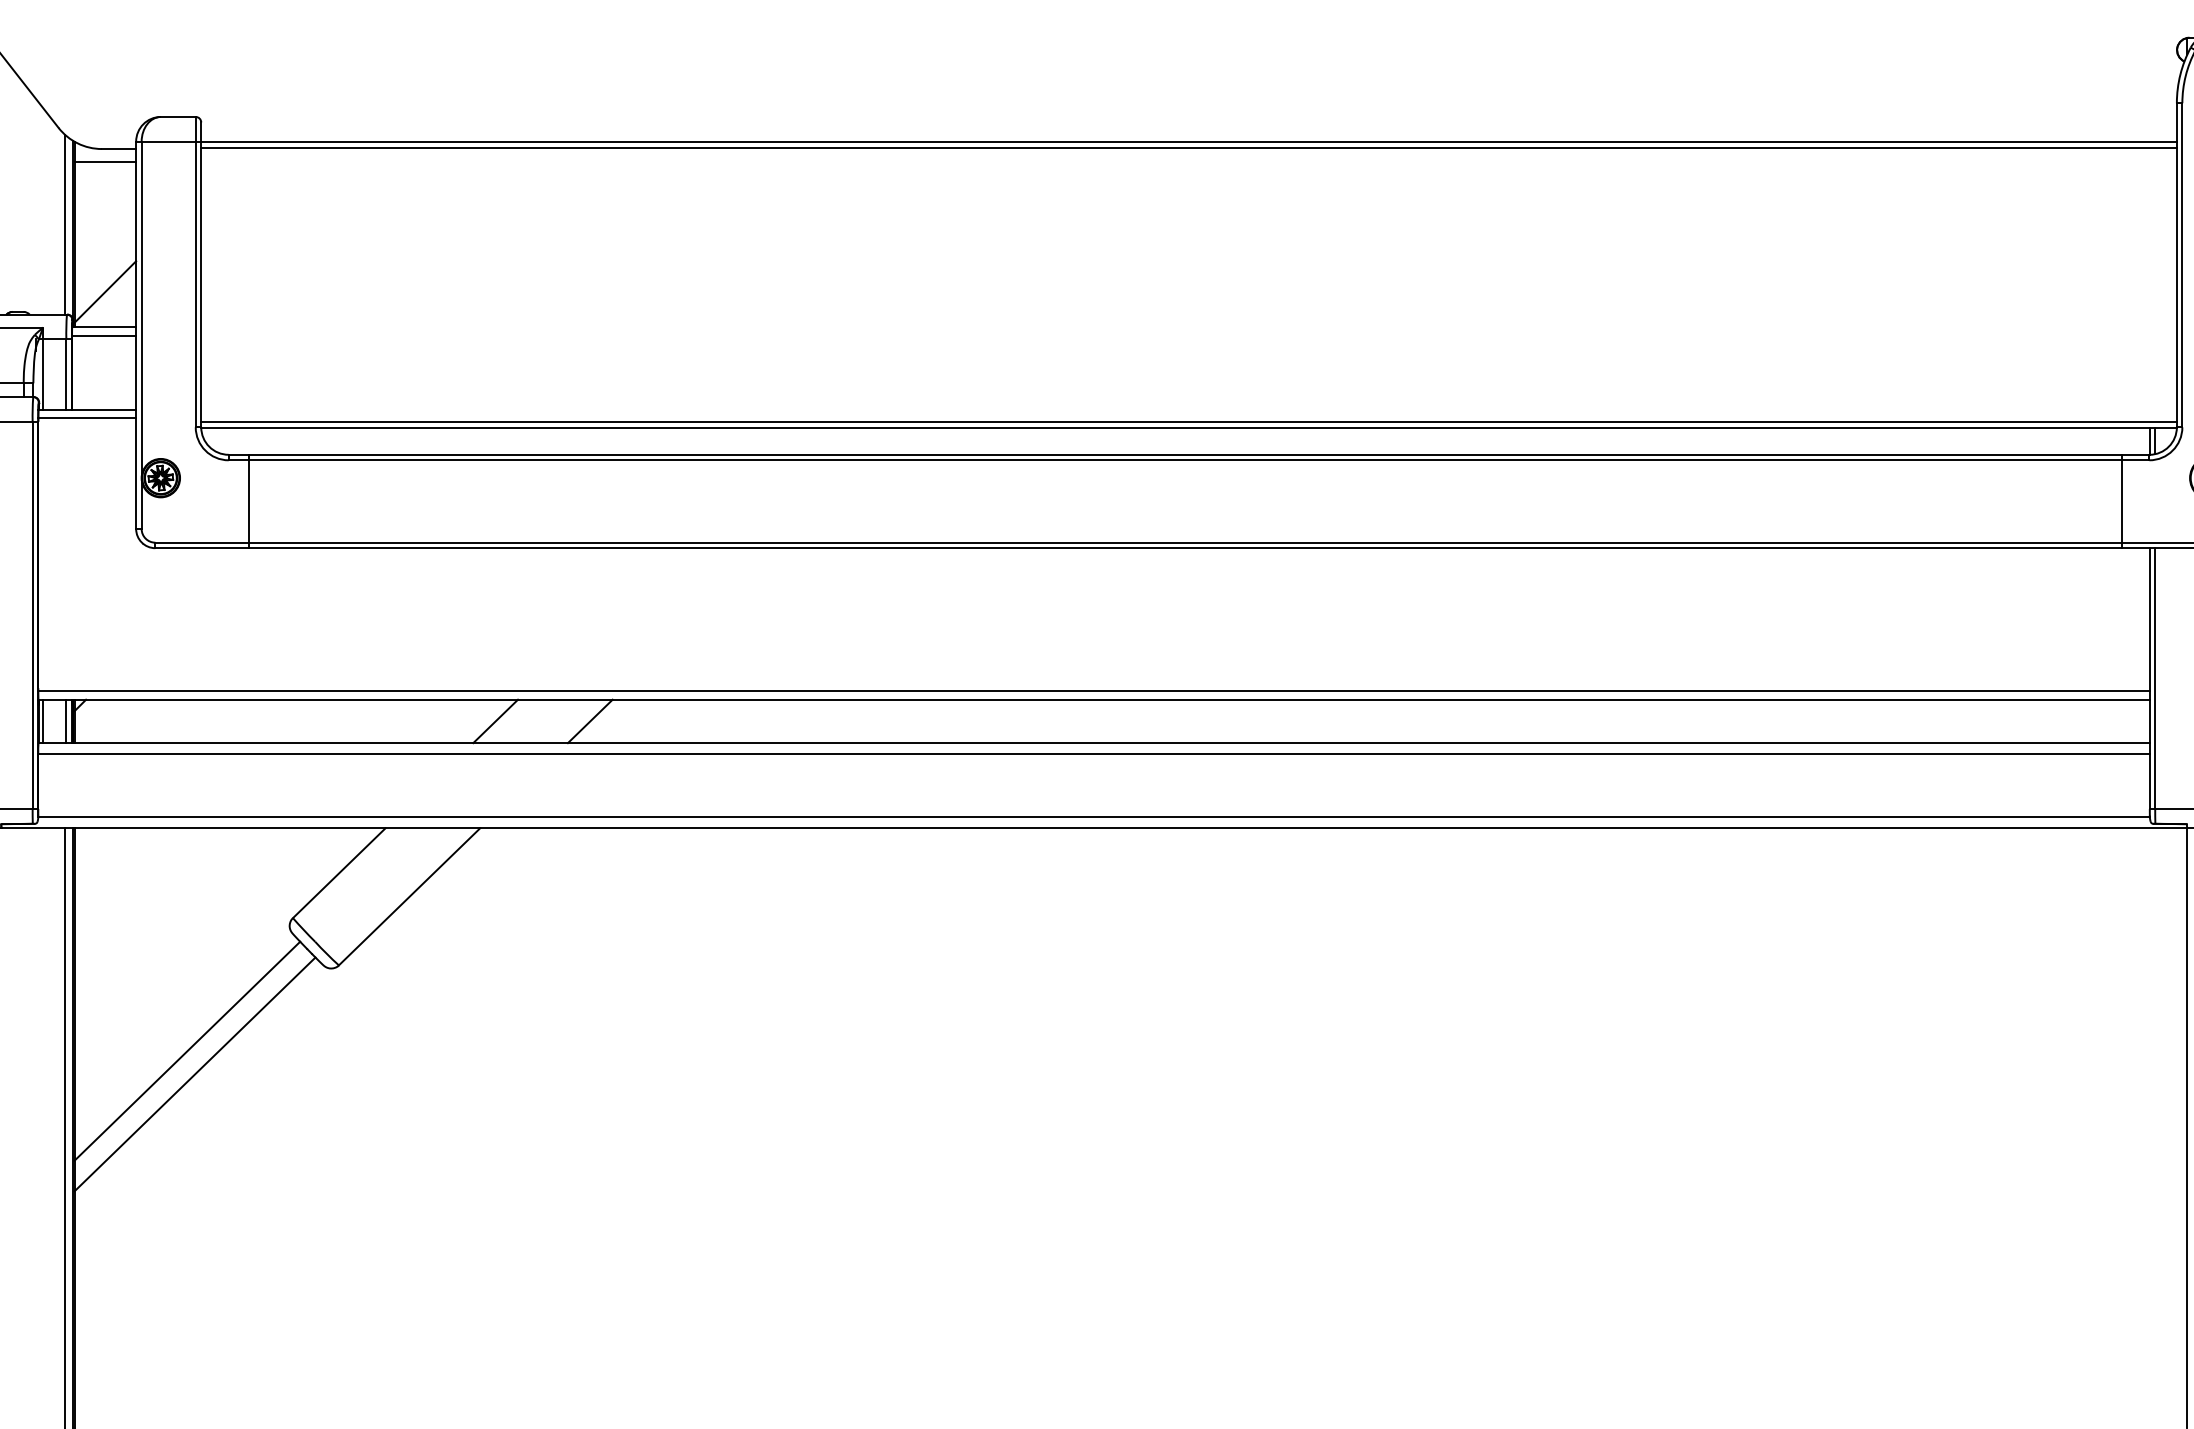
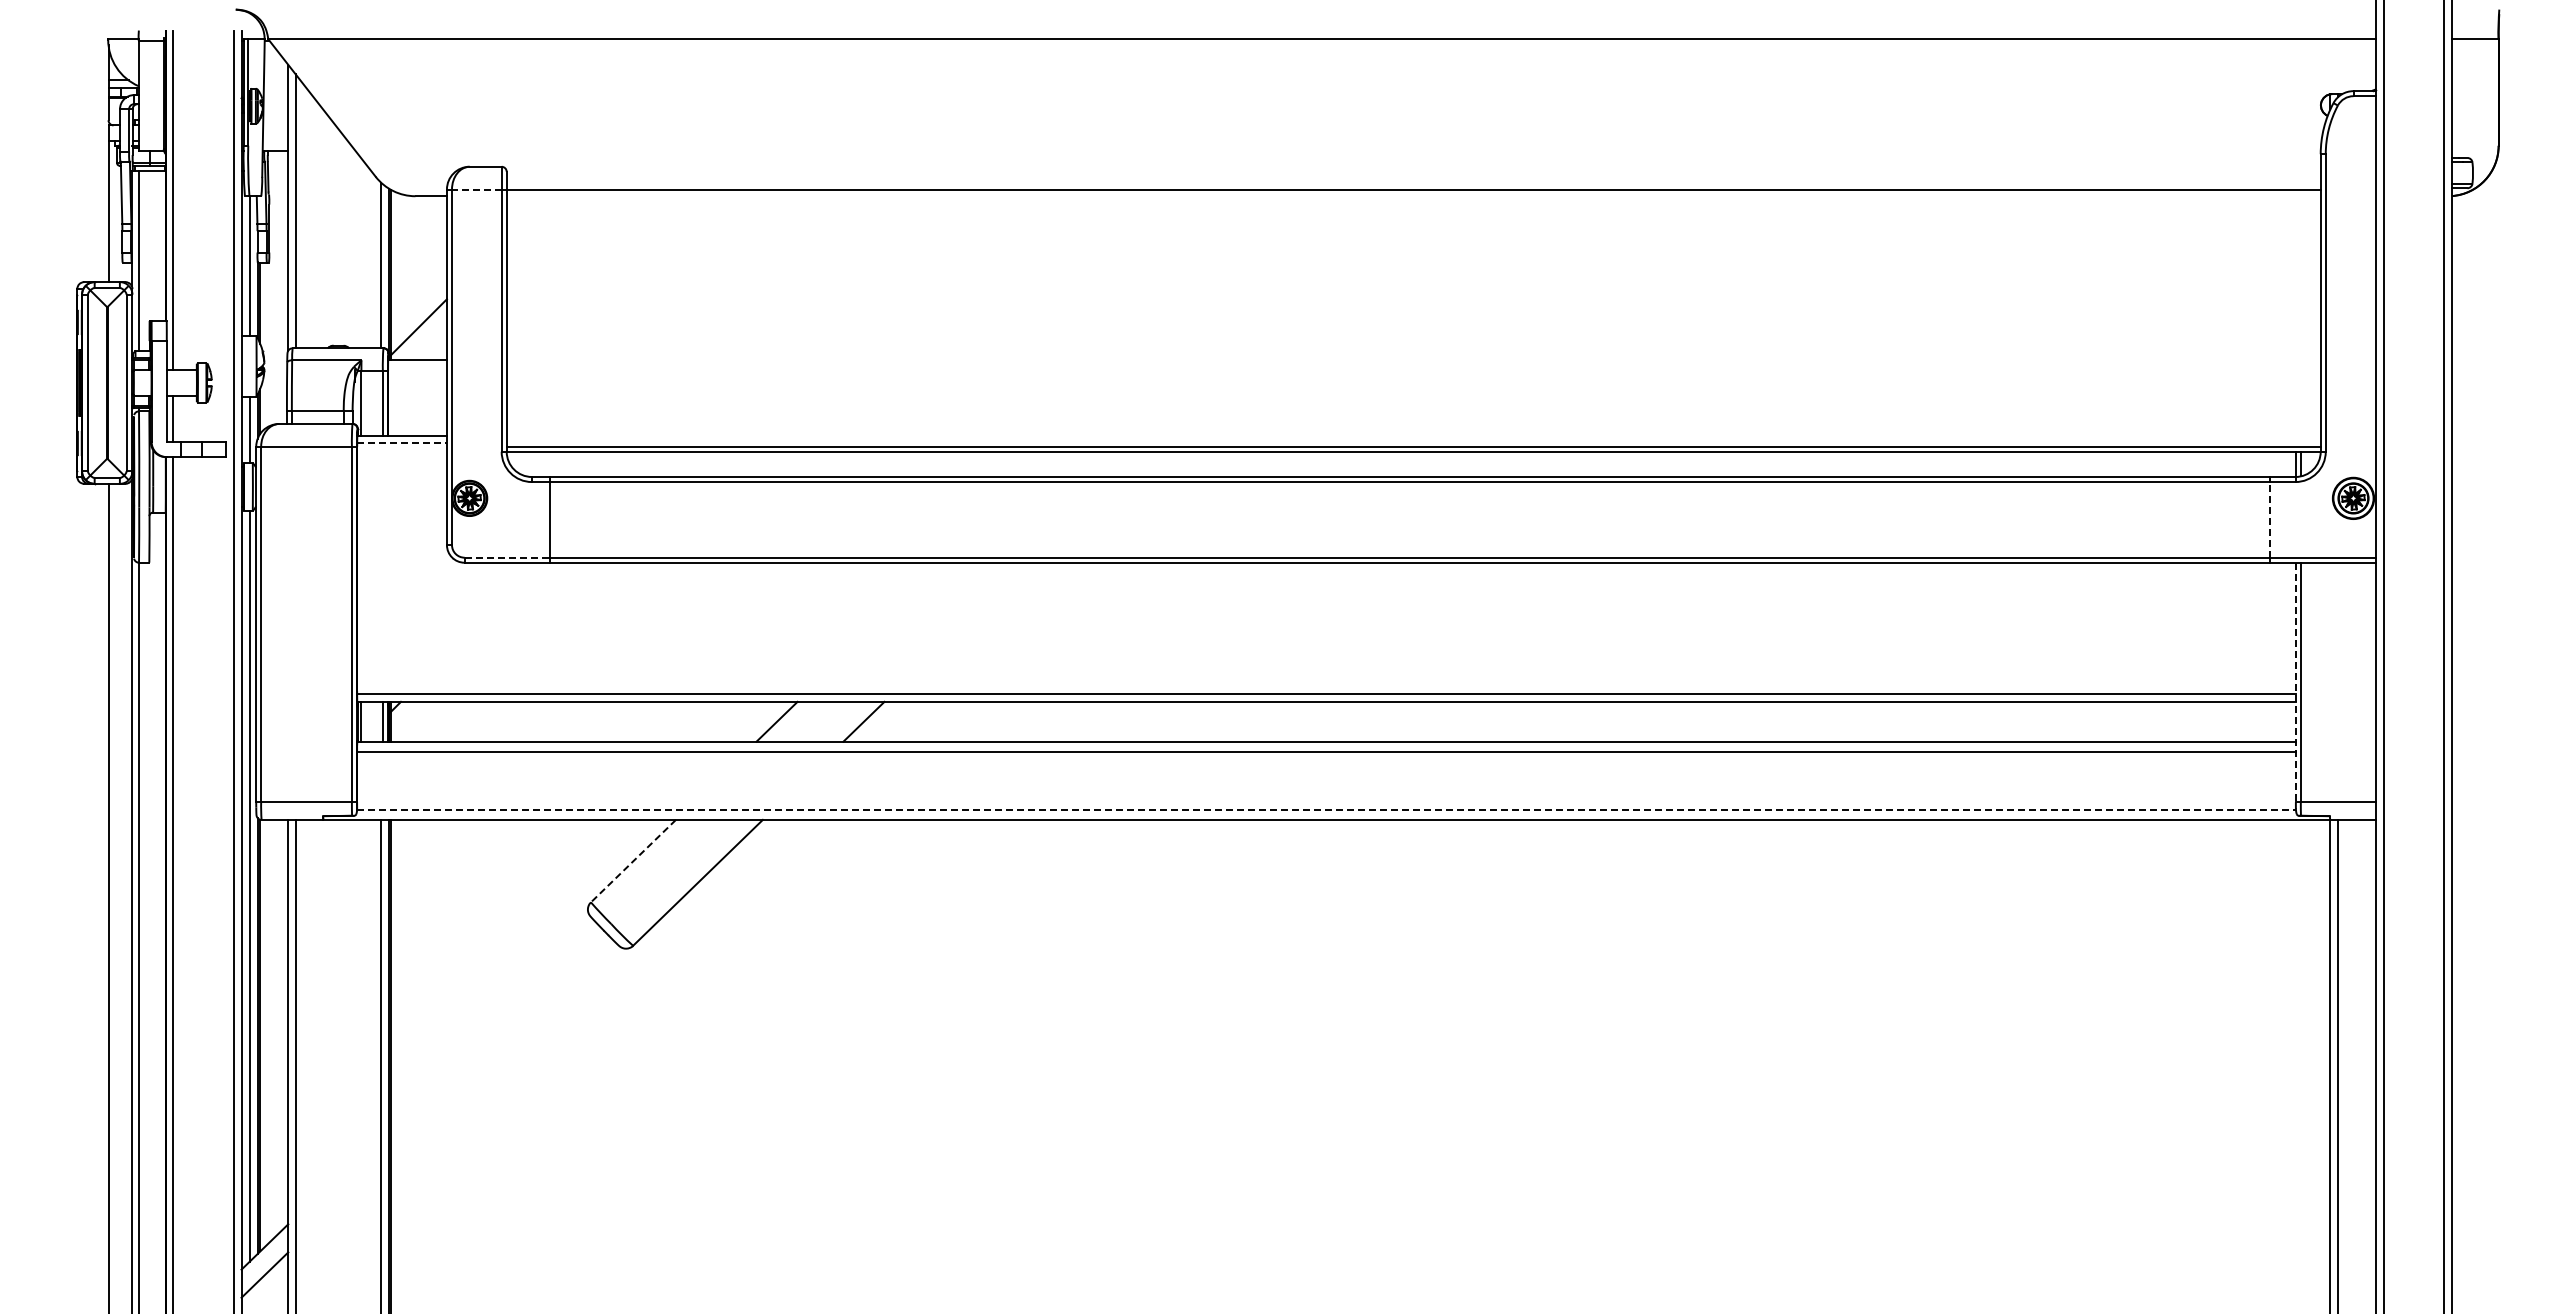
line: (168, 141) -> (476, 189), solid -> dashed
line: (1188, 148) -> (1413, 195), removed
line: (105, 162) -> (418, 208), removed
line: (104, 335) -> (417, 367), removed
line: (87, 418) -> (402, 443), solid -> dashed
line: (2122, 501) -> (2270, 519), solid -> dashed
line: (202, 542) -> (507, 557), solid -> dashed
line: (2149, 678) -> (2295, 682), solid -> dashed
line: (1095, 816) -> (1327, 809), solid -> dashed
line: (339, 873) -> (633, 861), solid -> dashed
line: (186, 1051) -> (493, 1024), removed
line: (194, 1073) -> (500, 1045), removed

